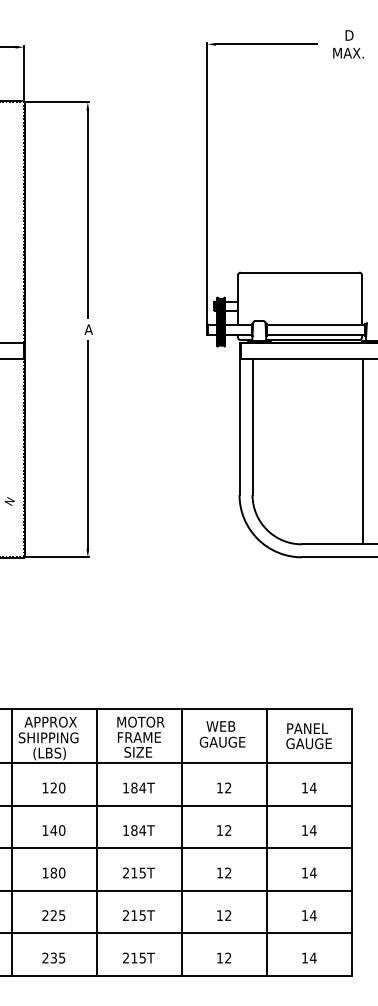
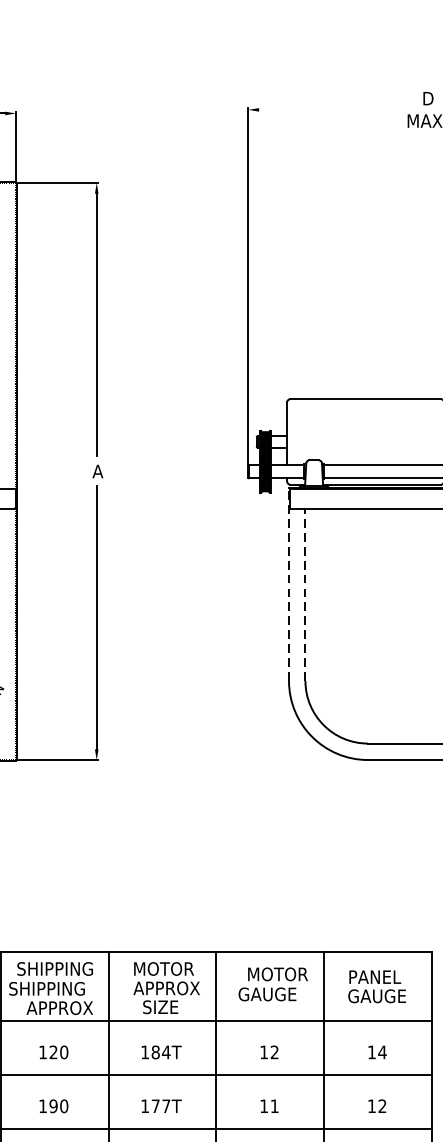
line: (266, 44) -> (323, 110), removed
line: (239, 418) -> (288, 584), solid -> dashed
line: (252, 426) -> (305, 594), solid -> dashed
text: (54, 721) -> (54, 968), APPROX -> SHIPPING
text: (230, 726) -> (277, 974), WEB -> MOTOR
text: (142, 737) -> (166, 988), FRAME -> APPROX
text: (58, 753) -> (59, 1008), (LBS) -> APPROX
text: (53, 830) -> (53, 1106), 140 -> 190
text: (138, 830) -> (160, 1106), 184T -> 177T
text: (228, 830) -> (274, 1106), 12 -> 11
text: (312, 830) -> (381, 1106), 14 -> 12

